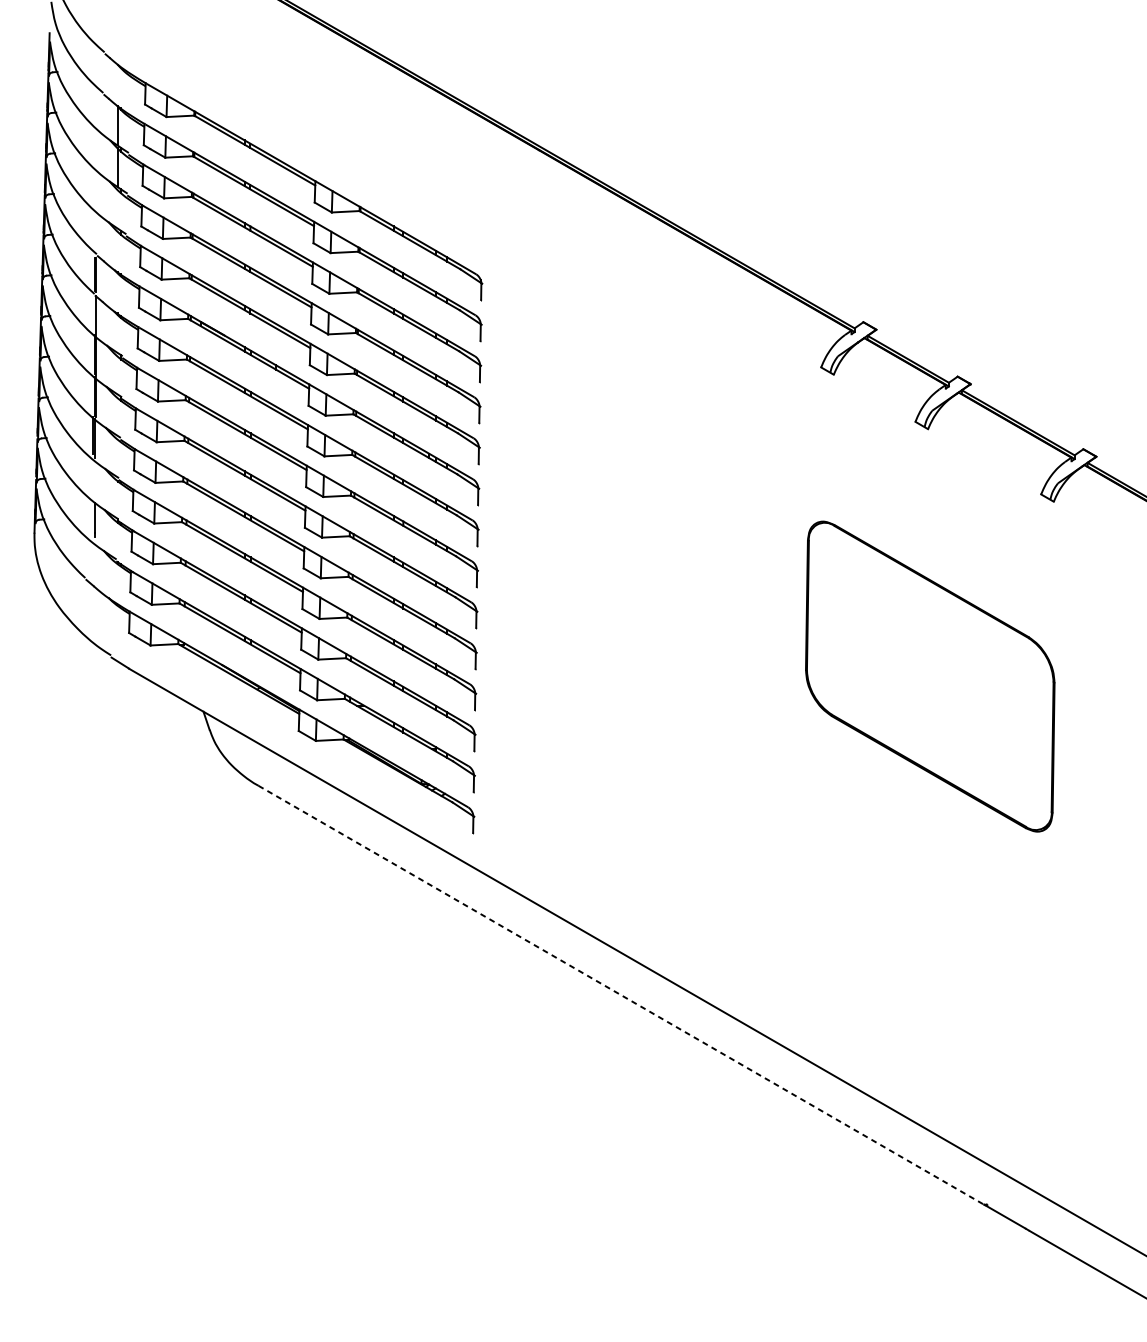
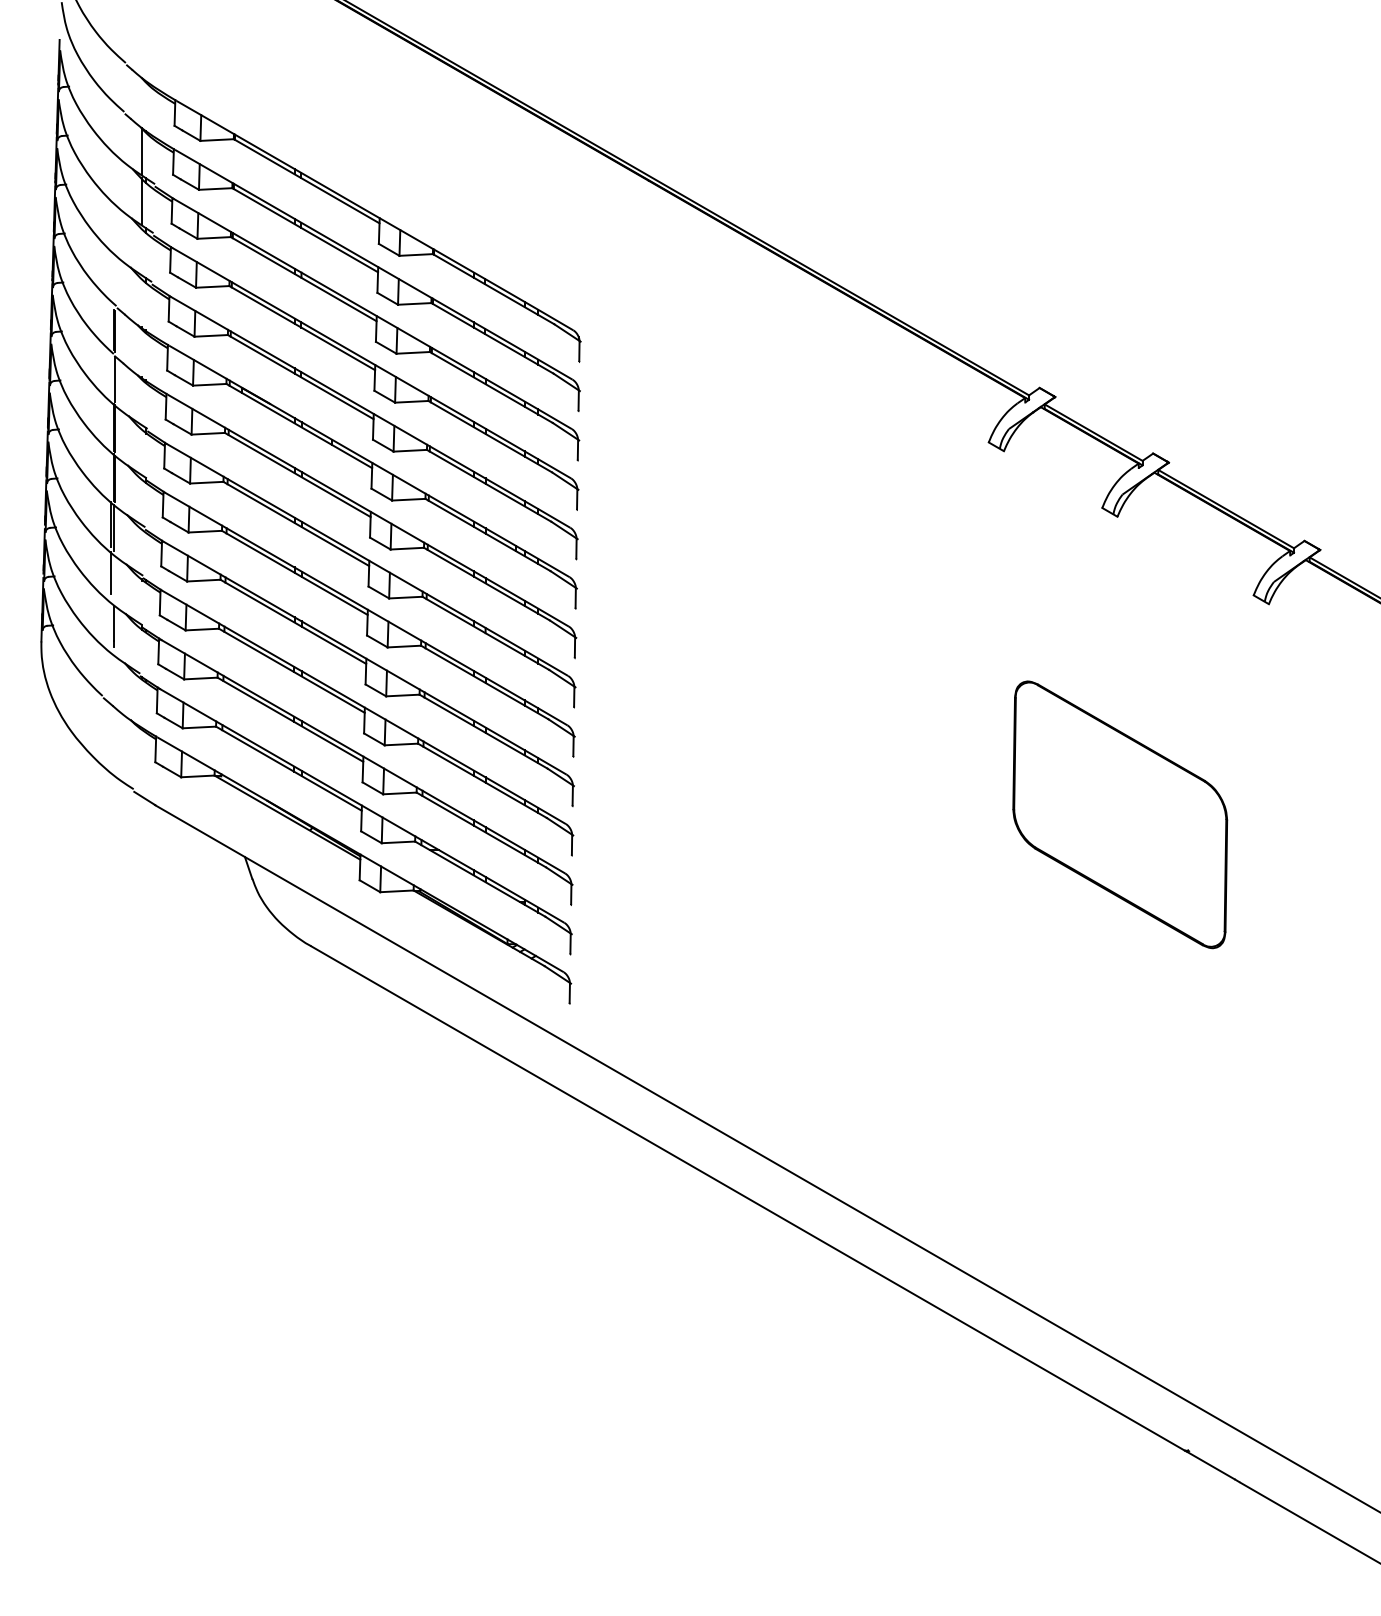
line: (92, 476) -> (111, 573), added
part: (930, 676) -> (1120, 814), size x0.71
line: (621, 995) -> (748, 1198), dashed -> solid

